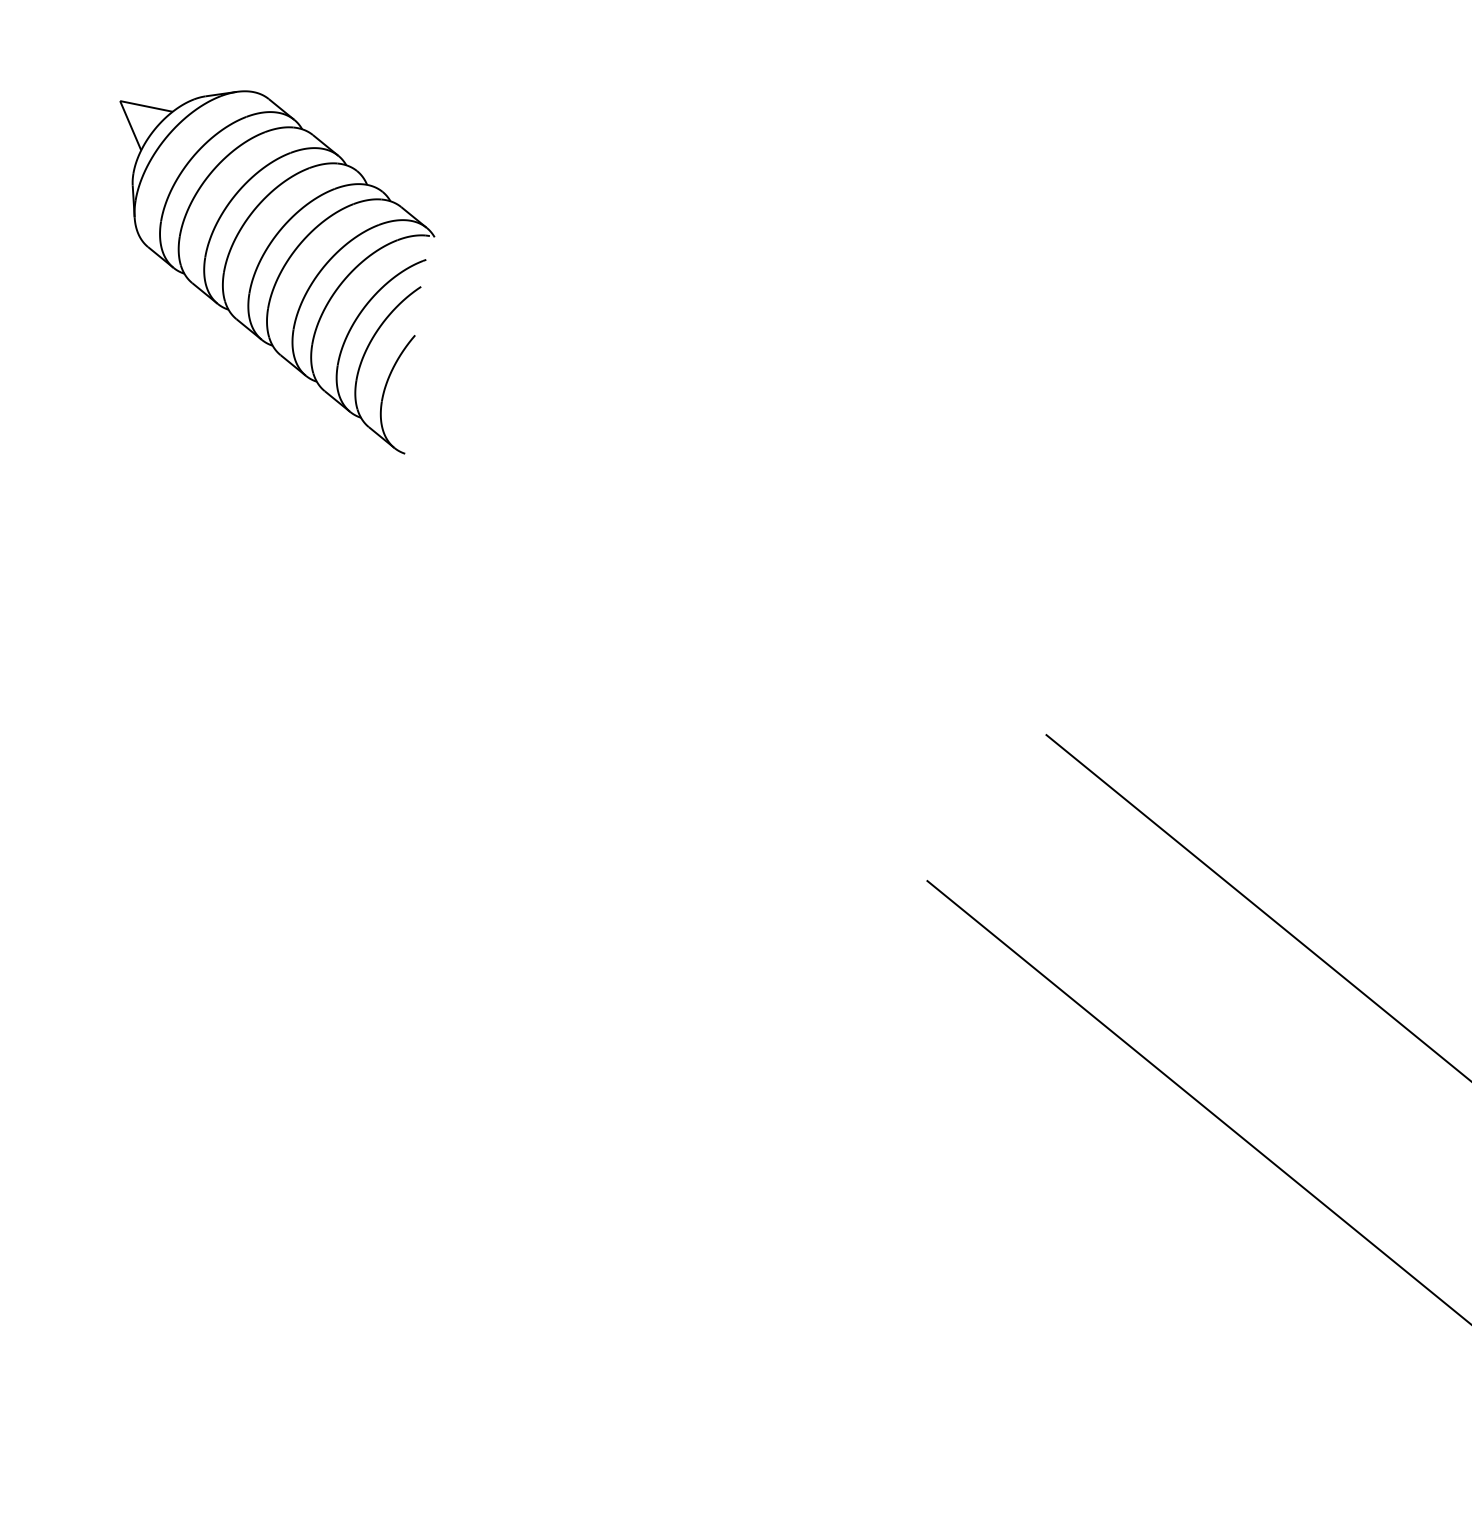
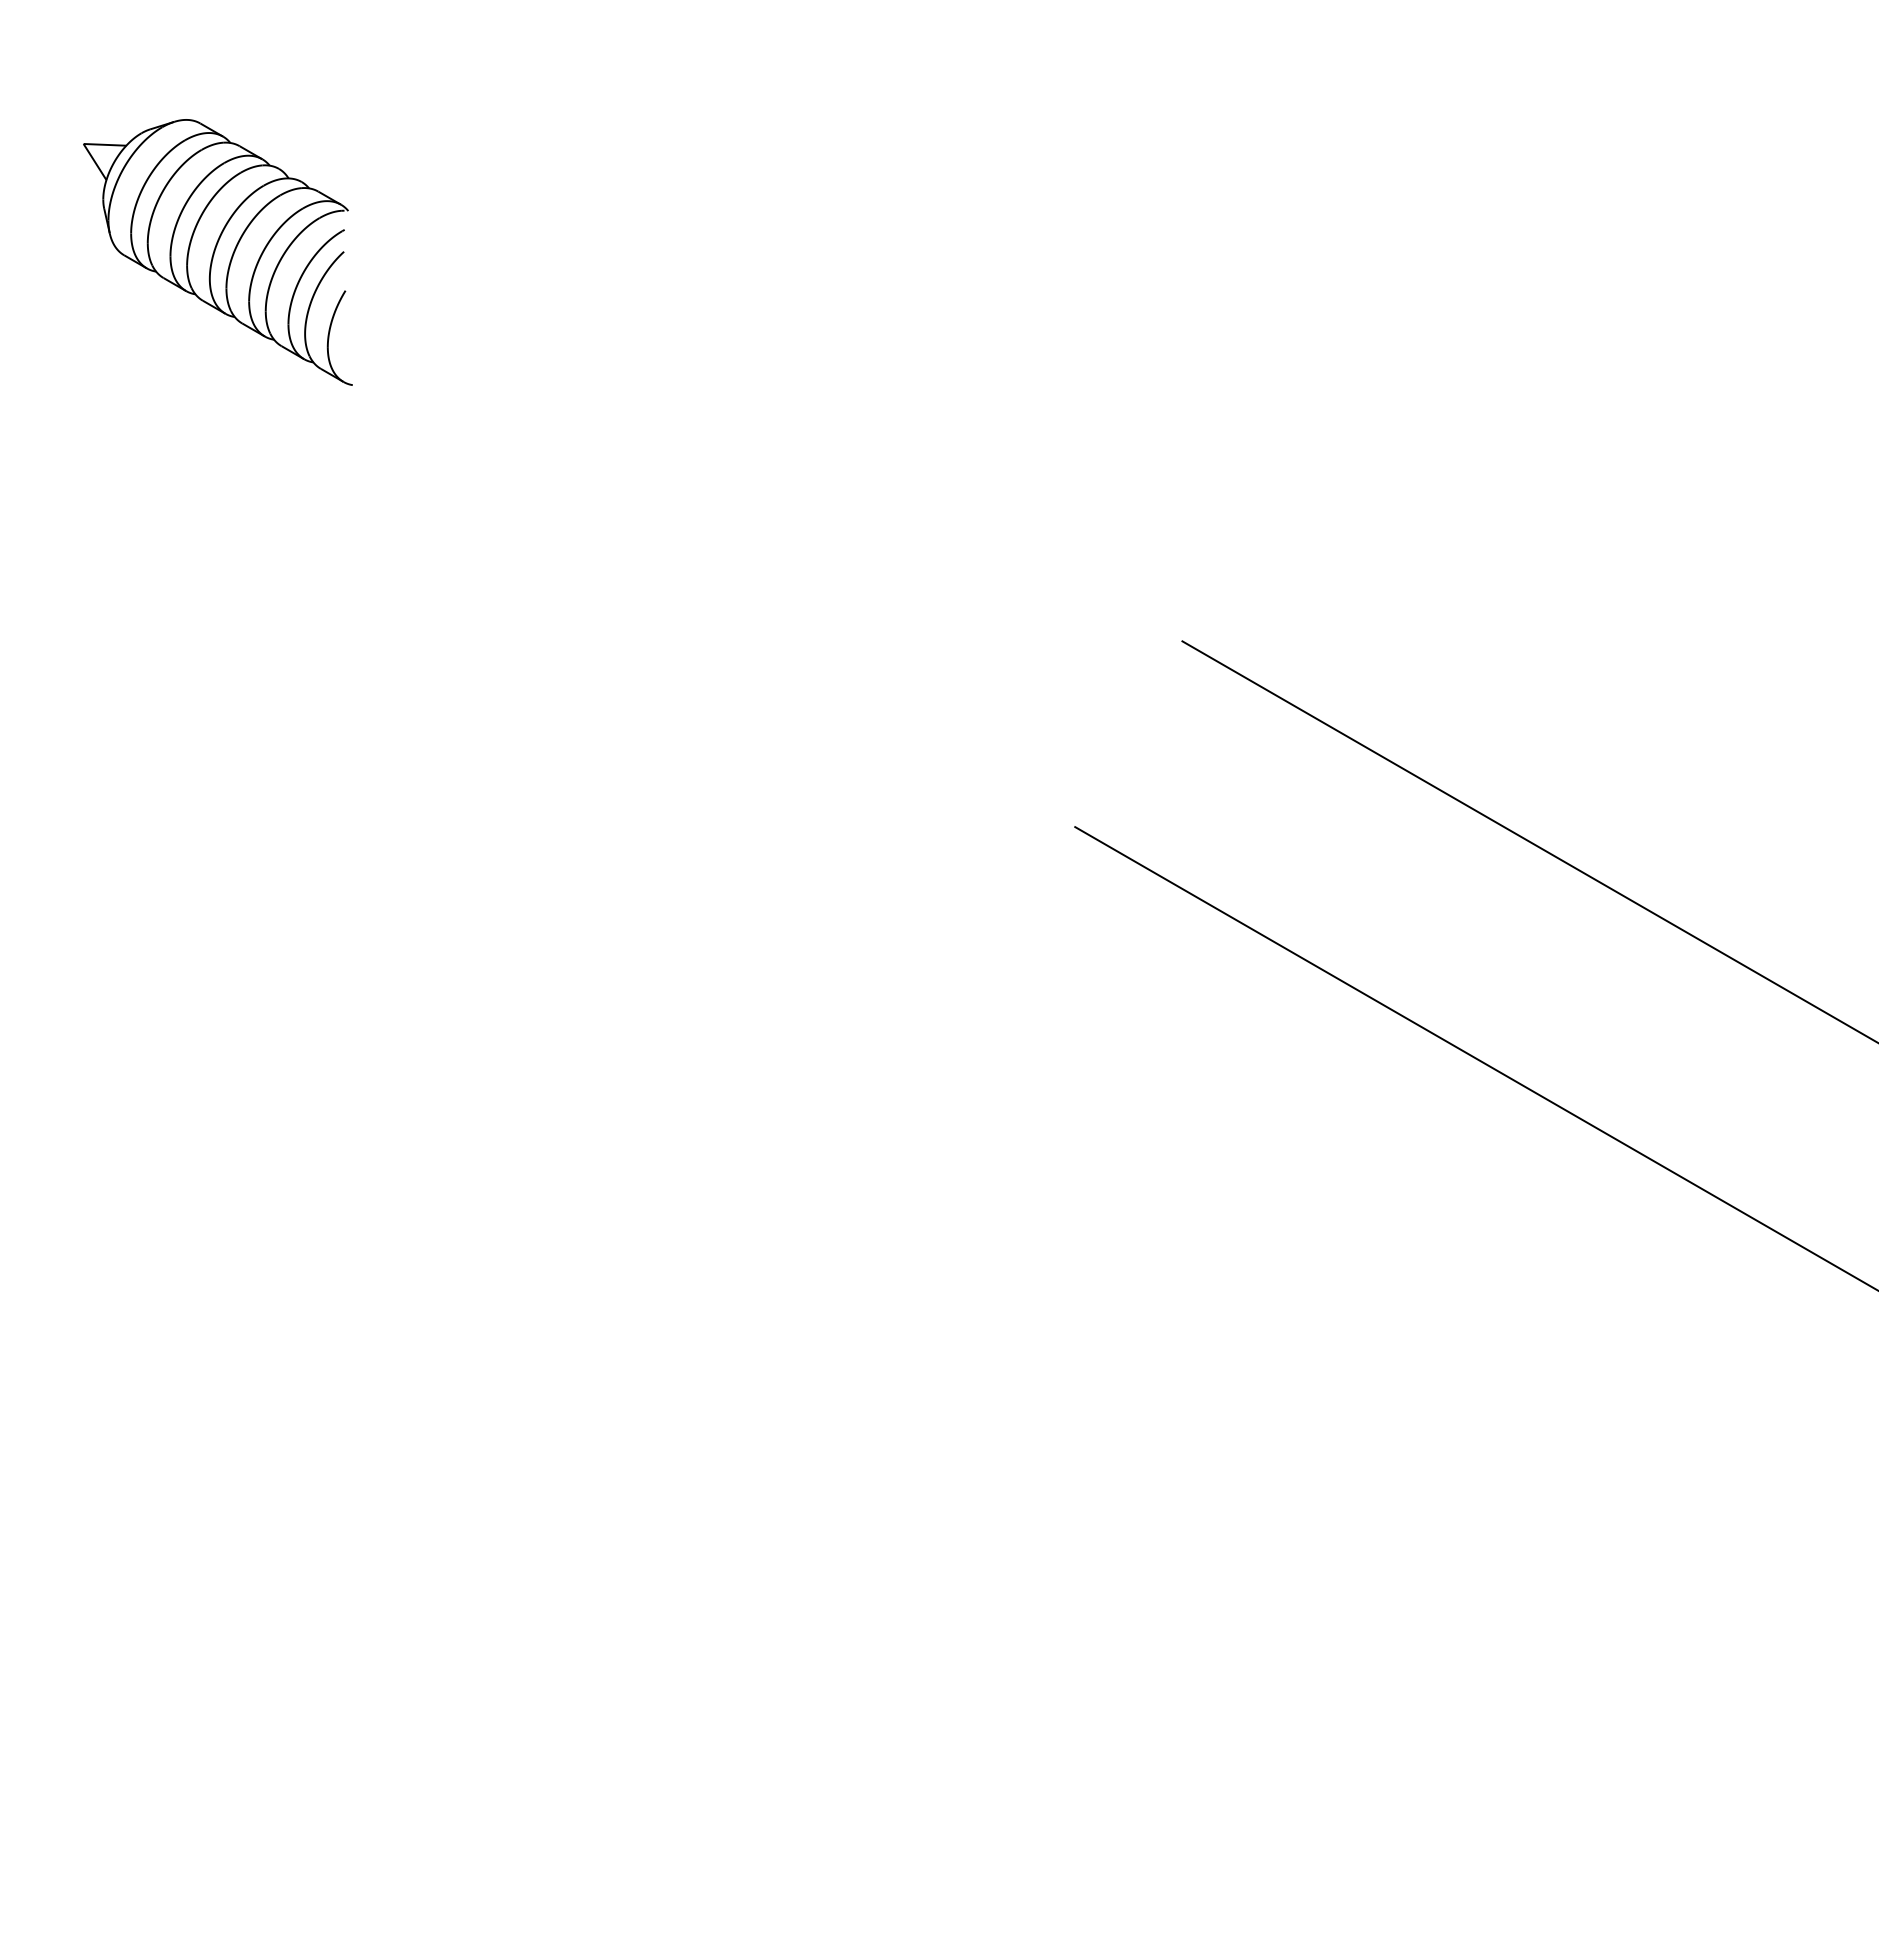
part: (264, 262) -> (217, 252), size x0.7

